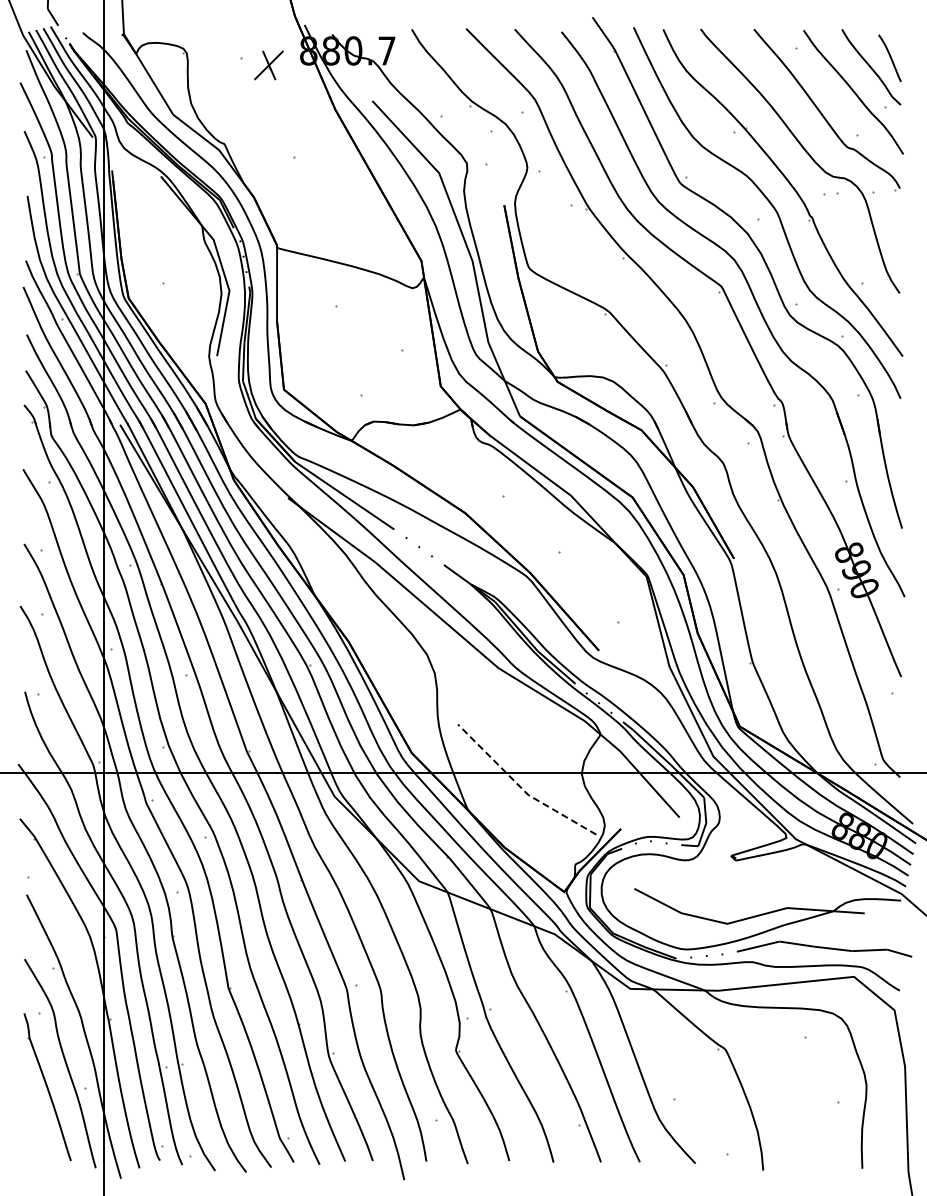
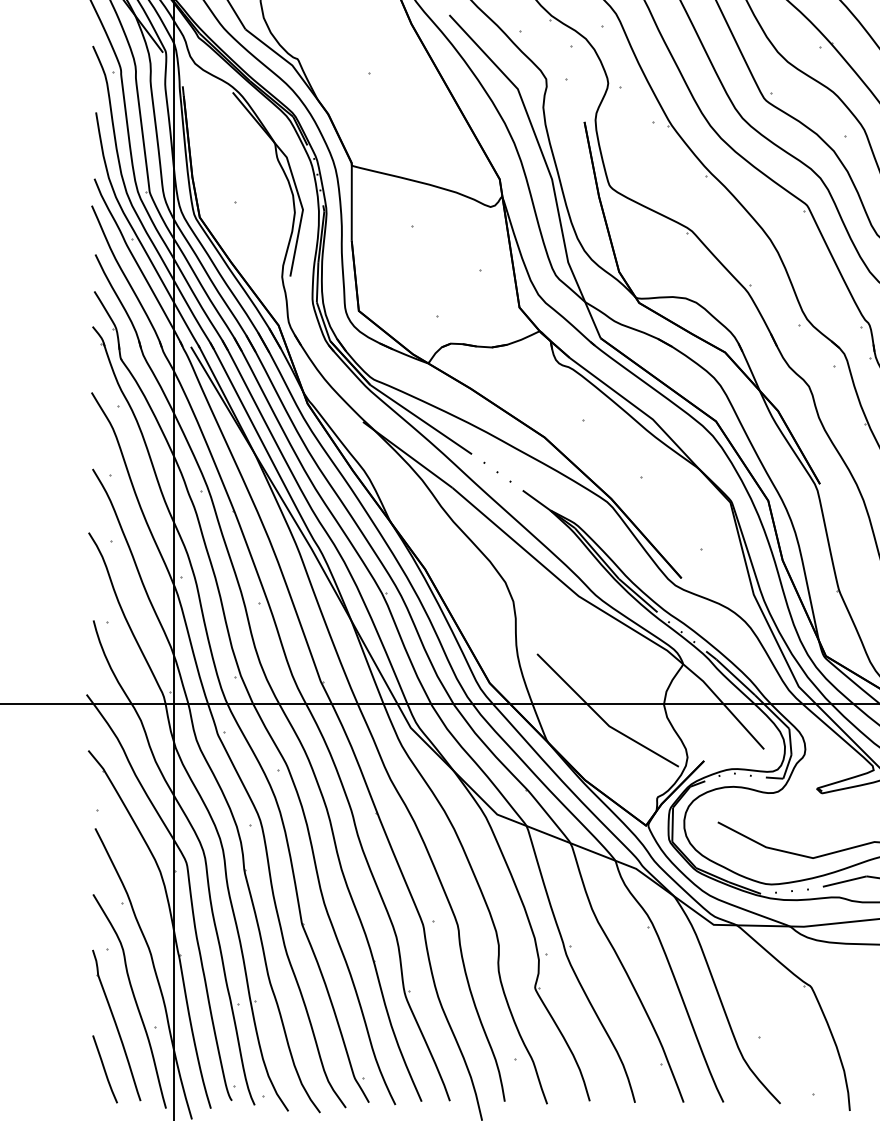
line: (521, 788) -> (602, 719), dashed -> solid
line: (35, 1129) -> (104, 1068), added

